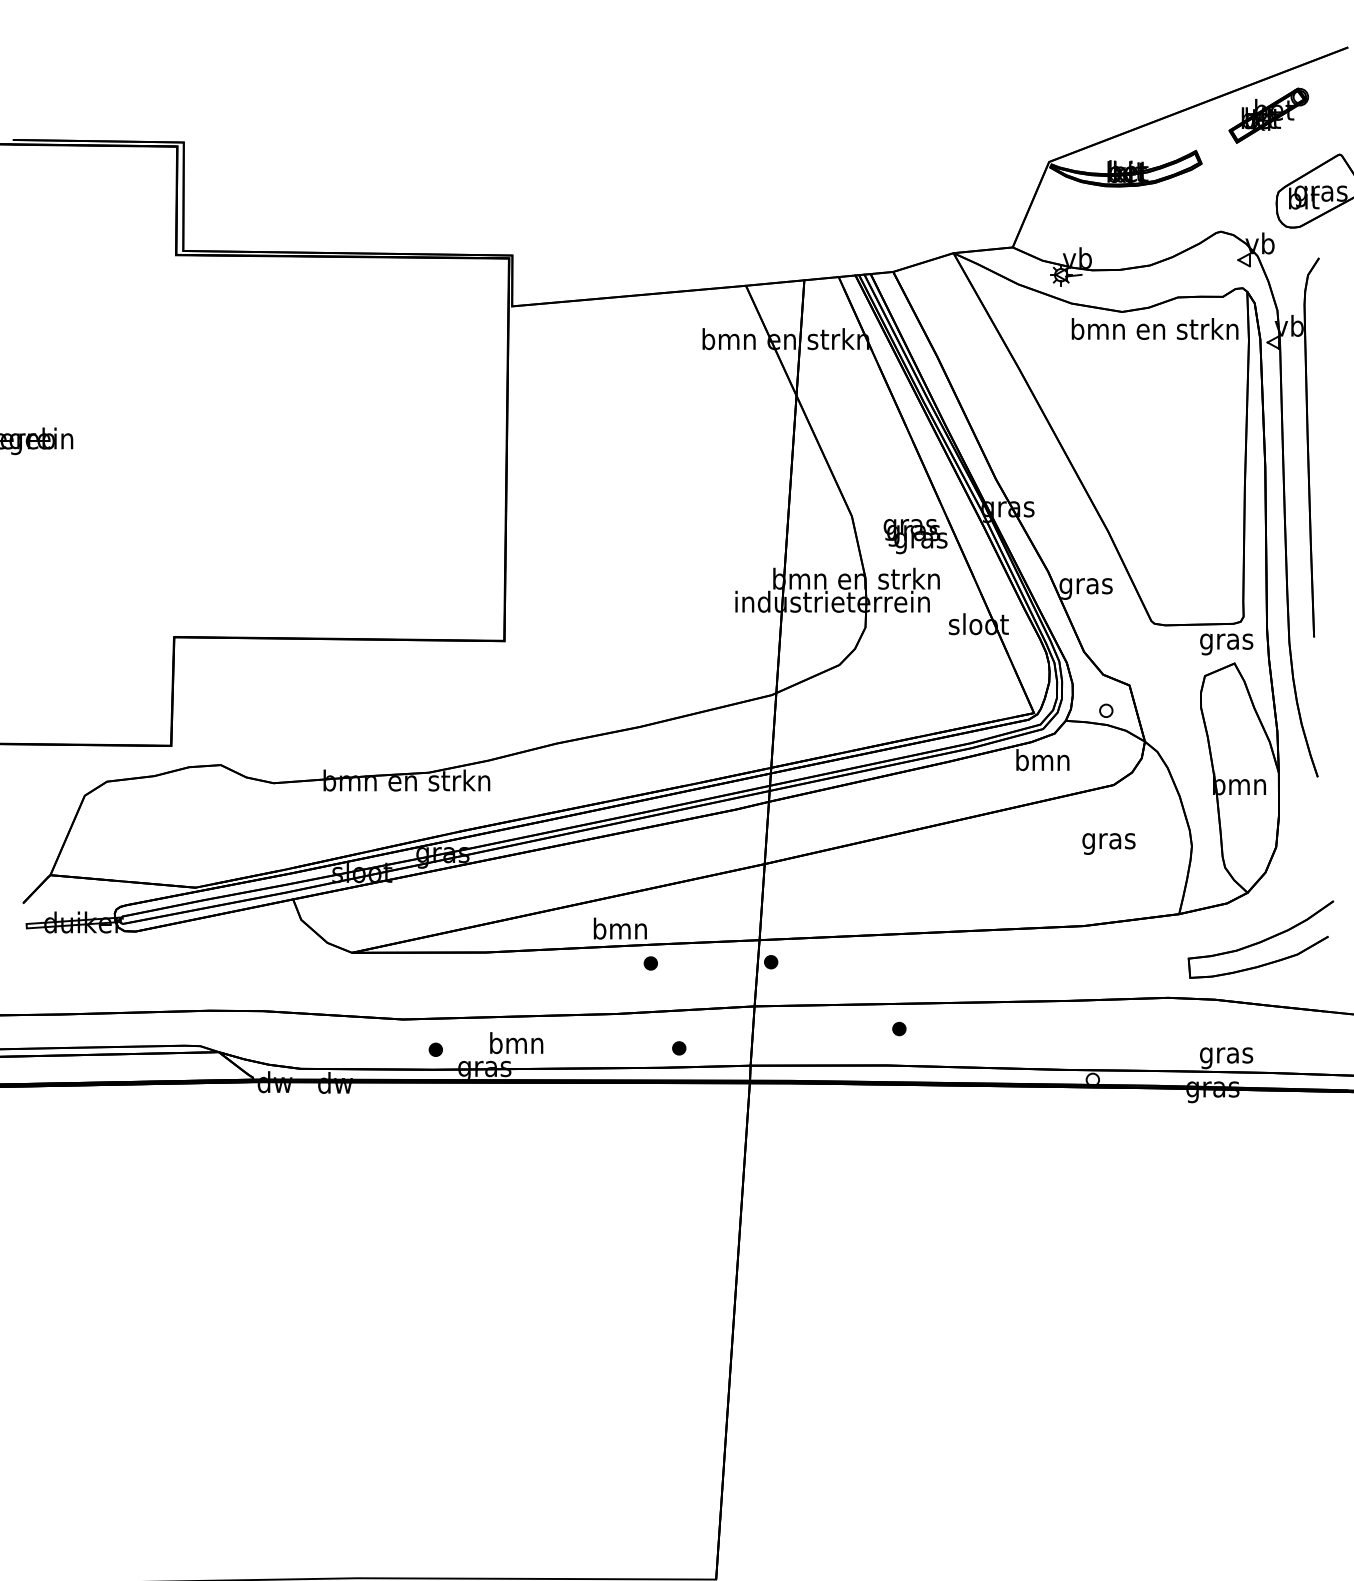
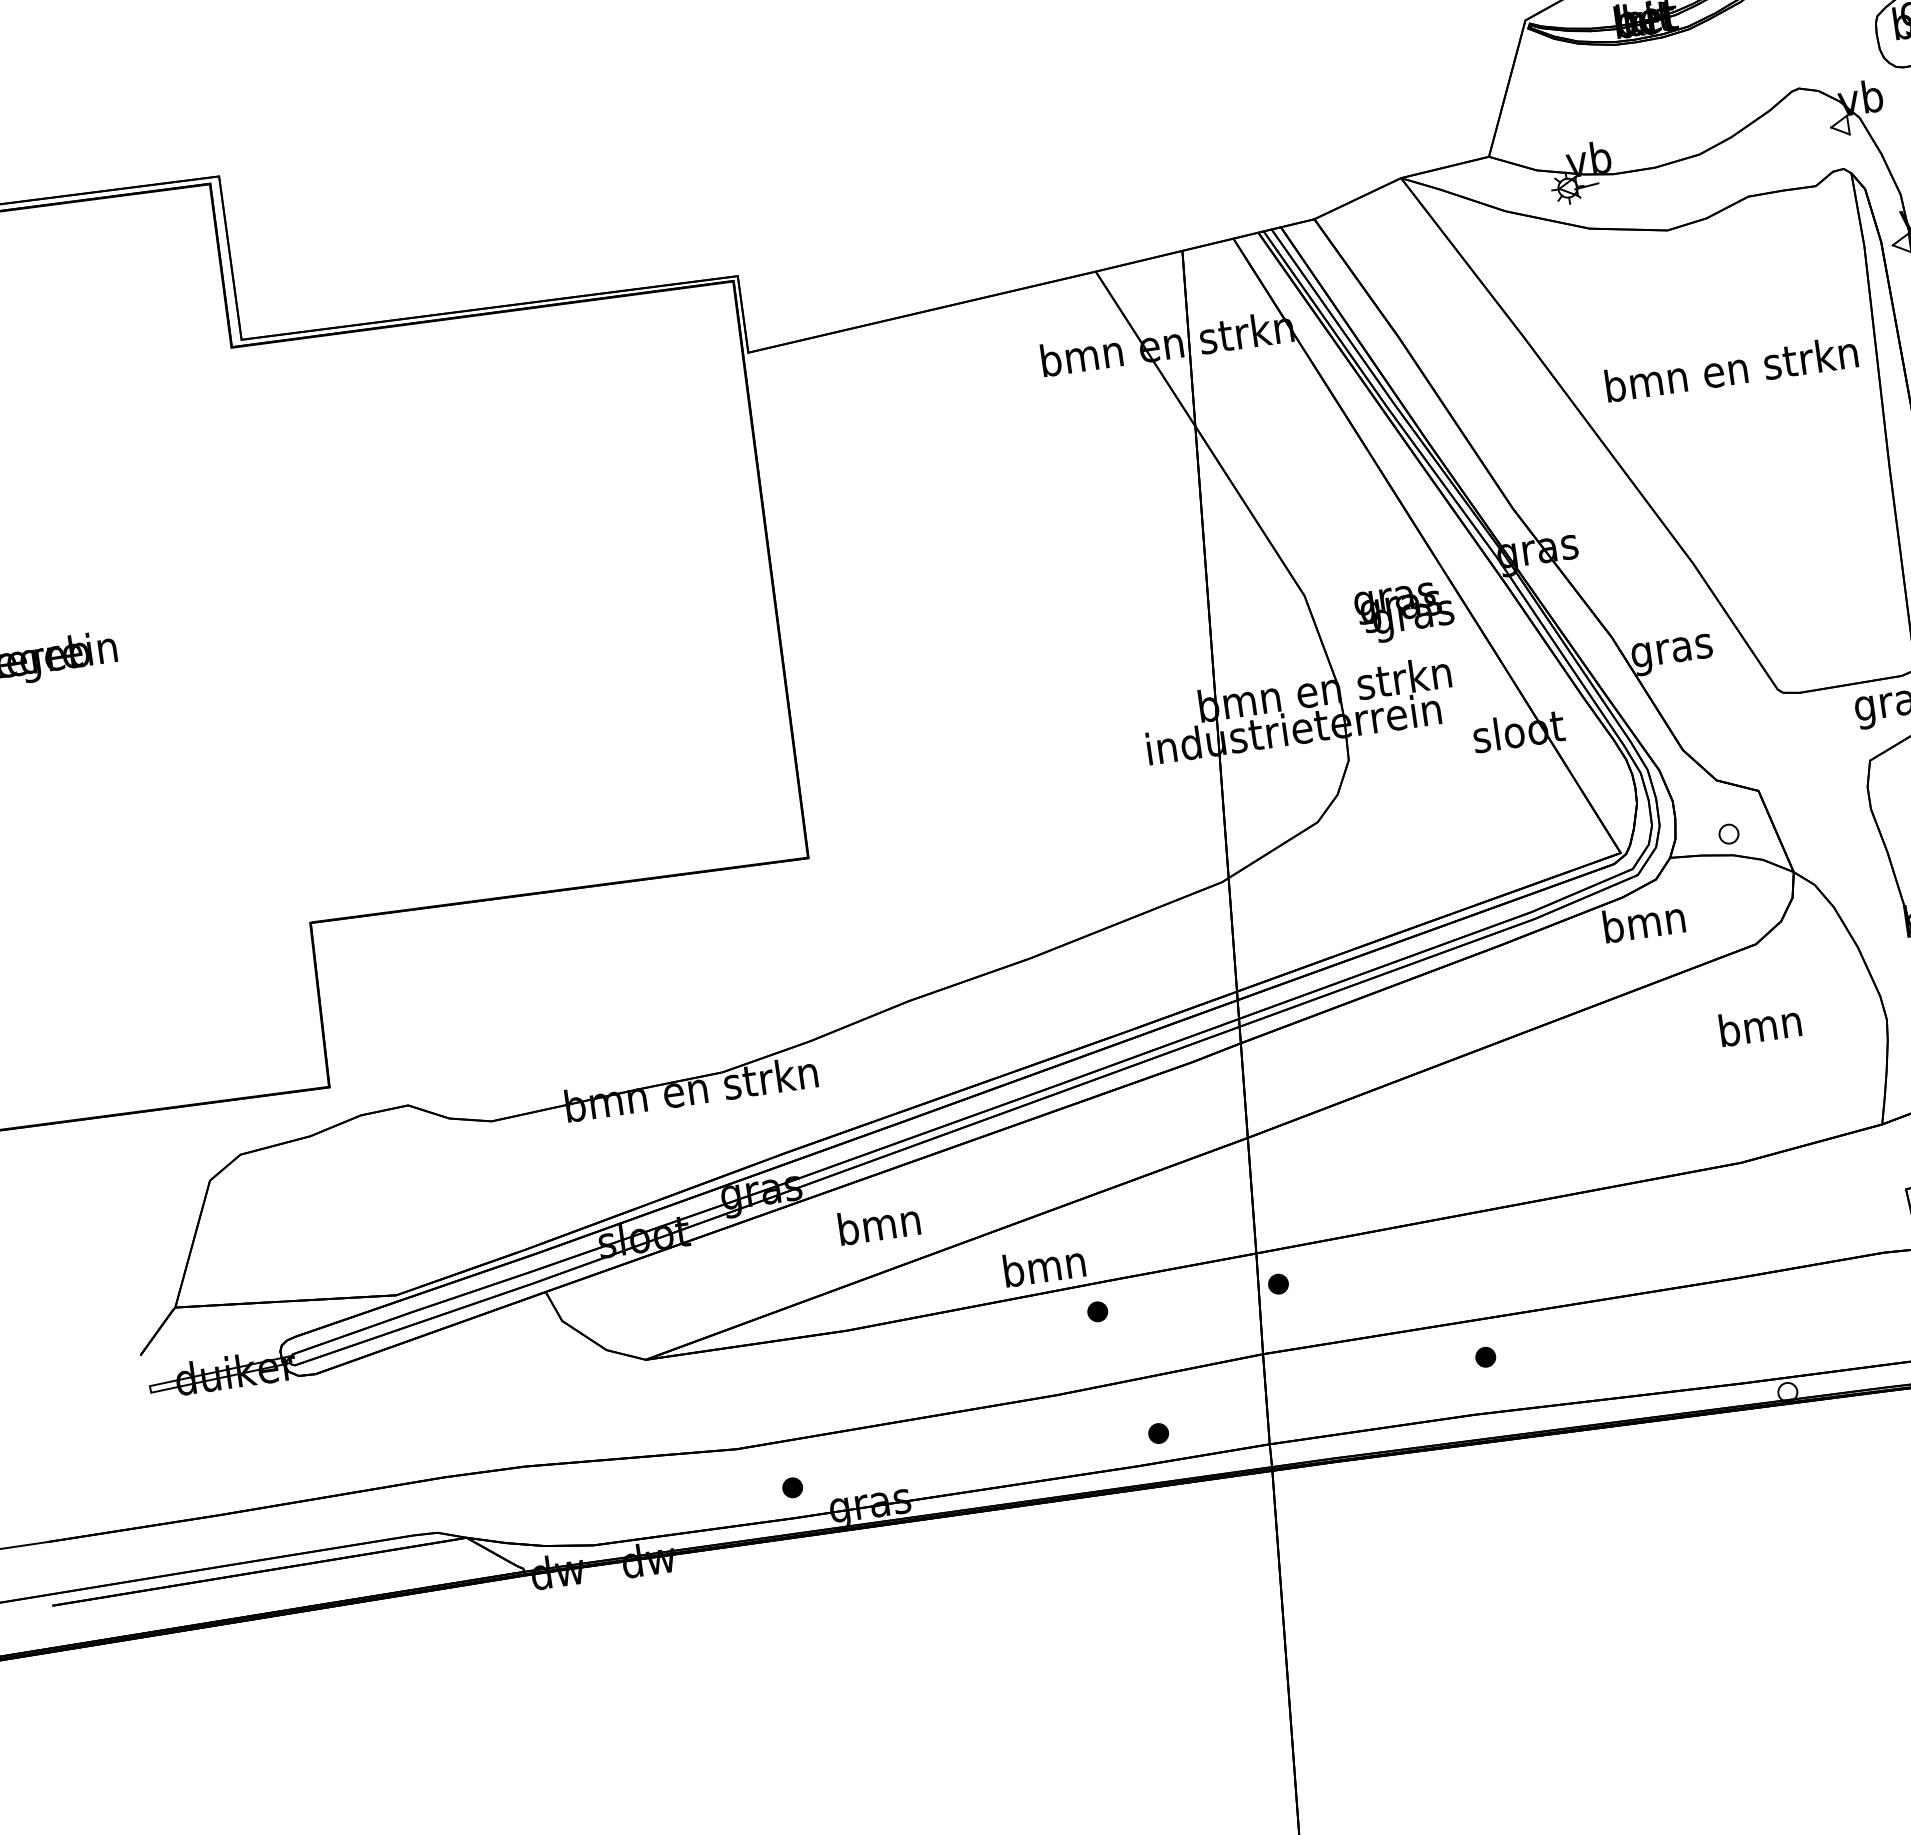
text: (1154, 328) -> (1730, 368), moved
text: (1108, 840) -> (1760, 1028), gras -> bmn
text: (516, 1043) -> (879, 1224), moved

